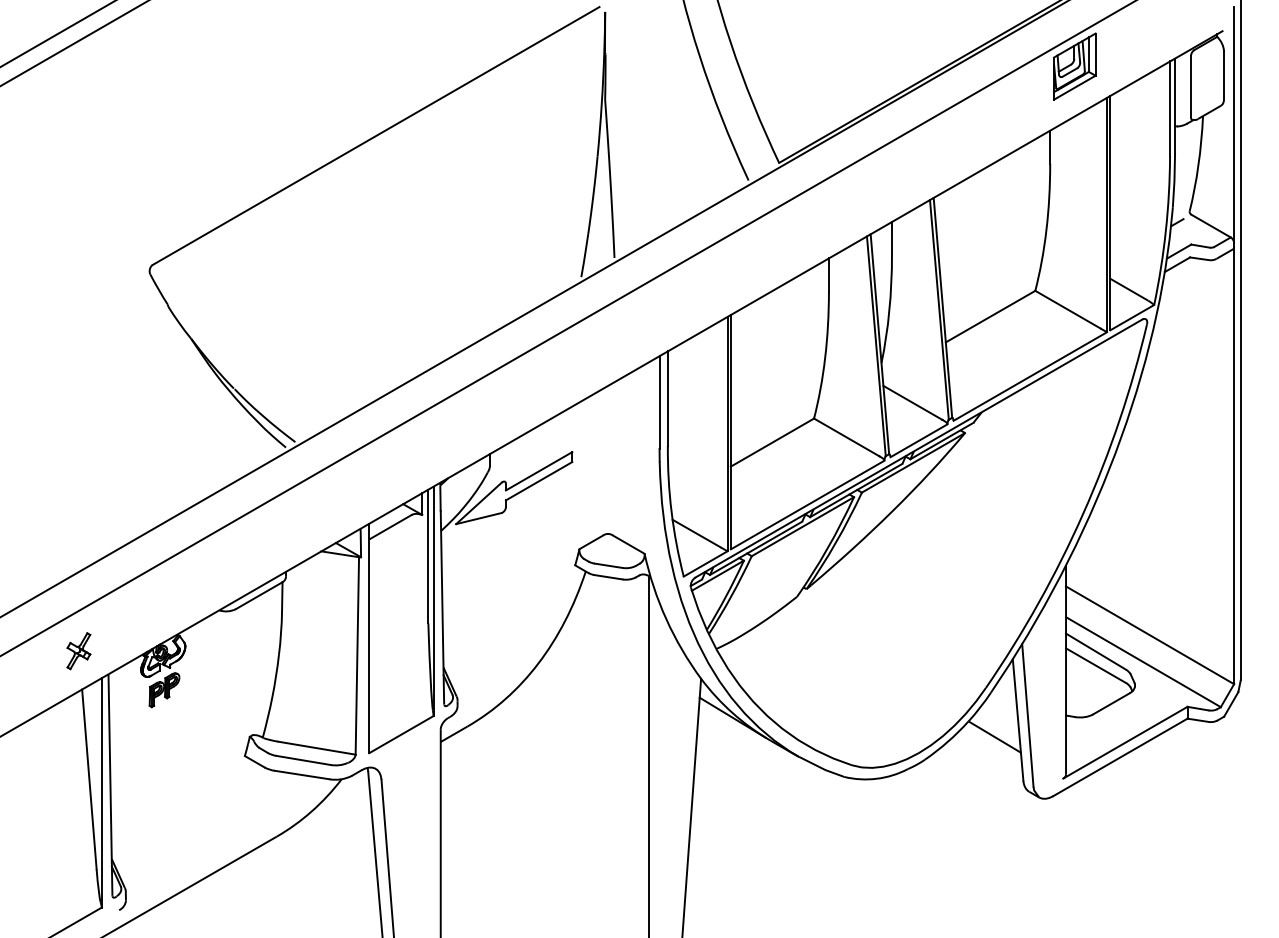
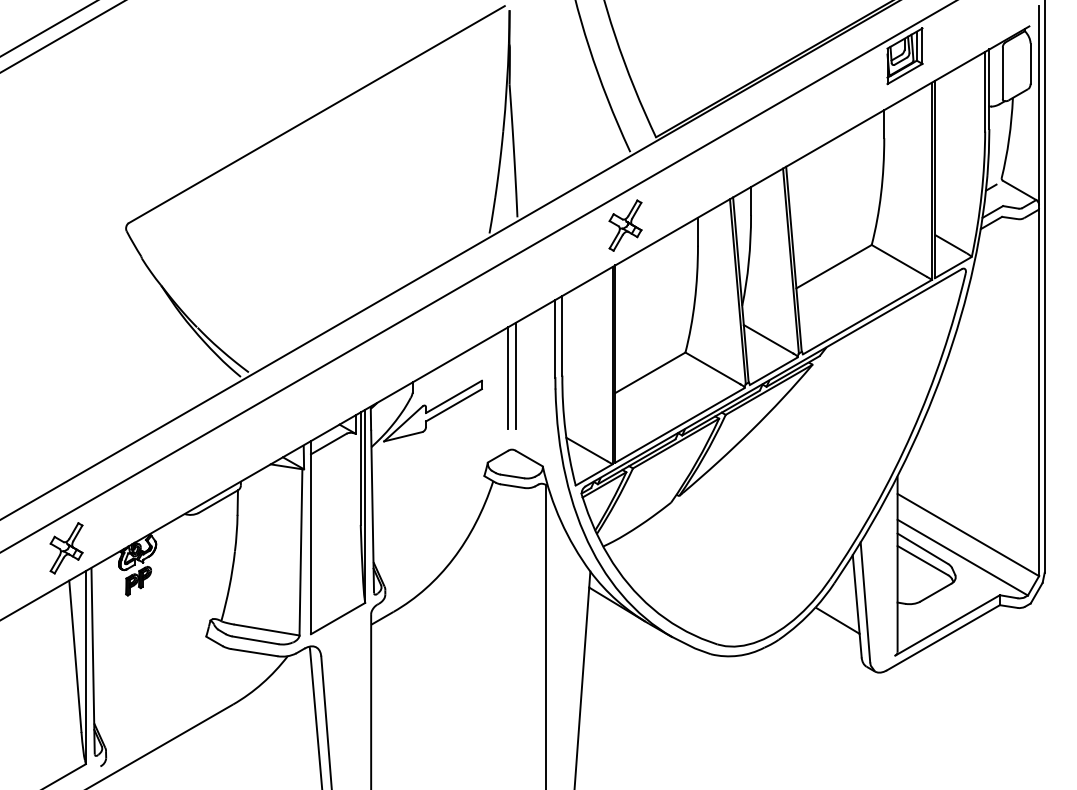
part: (742, 267) -> (625, 225), added
line: (613, 445) -> (516, 375), added
line: (602, 449) -> (507, 378), added
part: (78, 651) -> (66, 548), size x1.67

